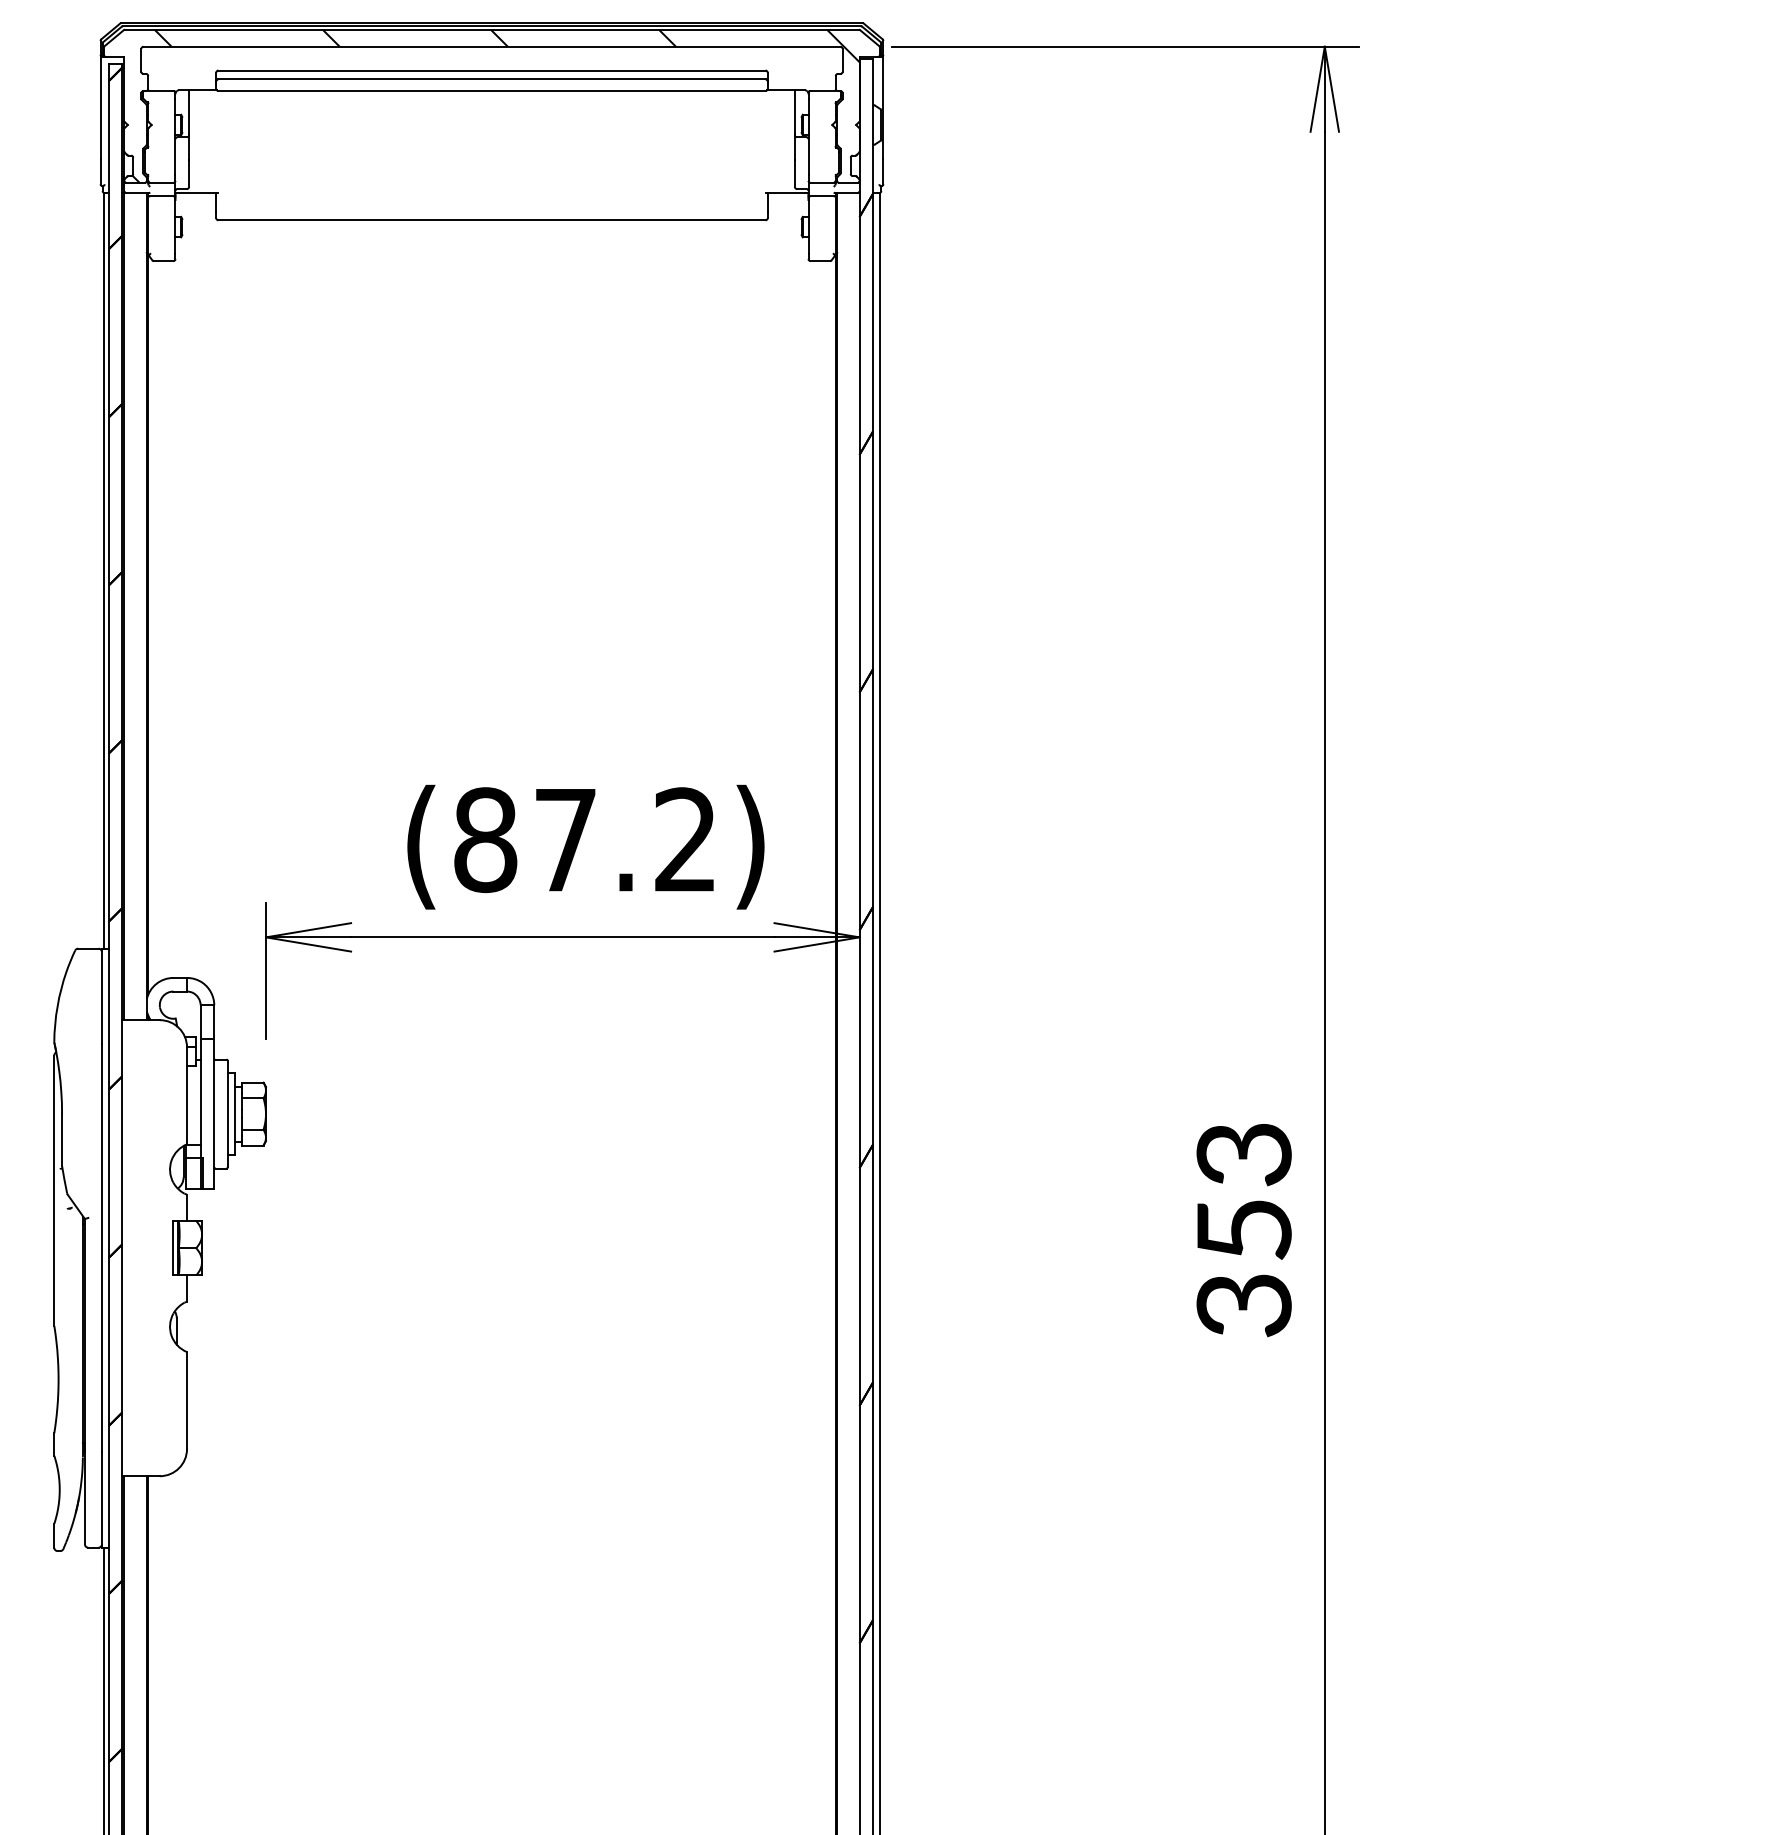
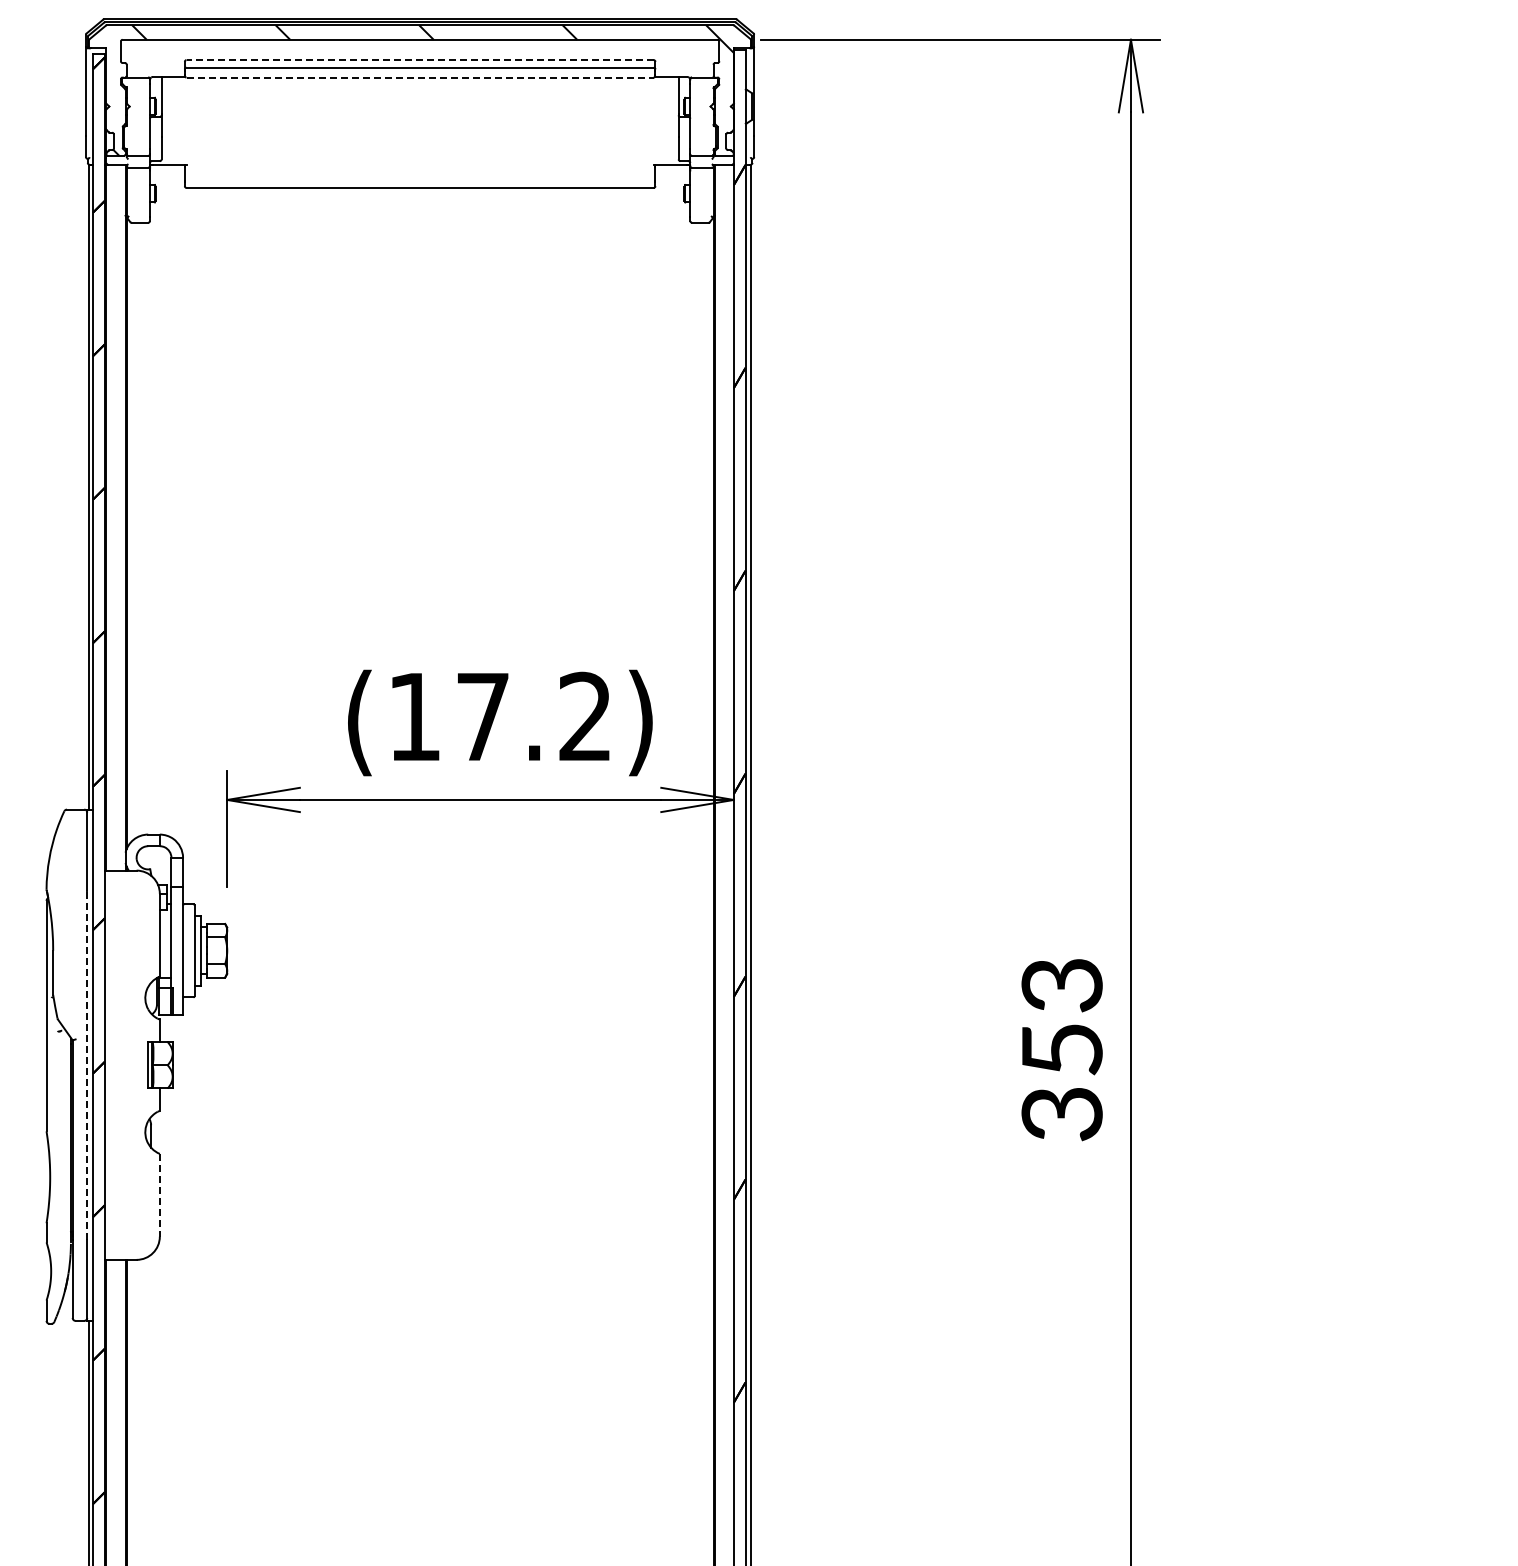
line: (492, 71) -> (420, 60), solid -> dashed
line: (492, 90) -> (420, 77), solid -> dashed
text: (485, 839) -> (414, 716), (87.2) -> (17.2)
line: (102, 1247) -> (87, 1064), solid -> dashed
line: (186, 1400) -> (159, 1195), solid -> dashed

